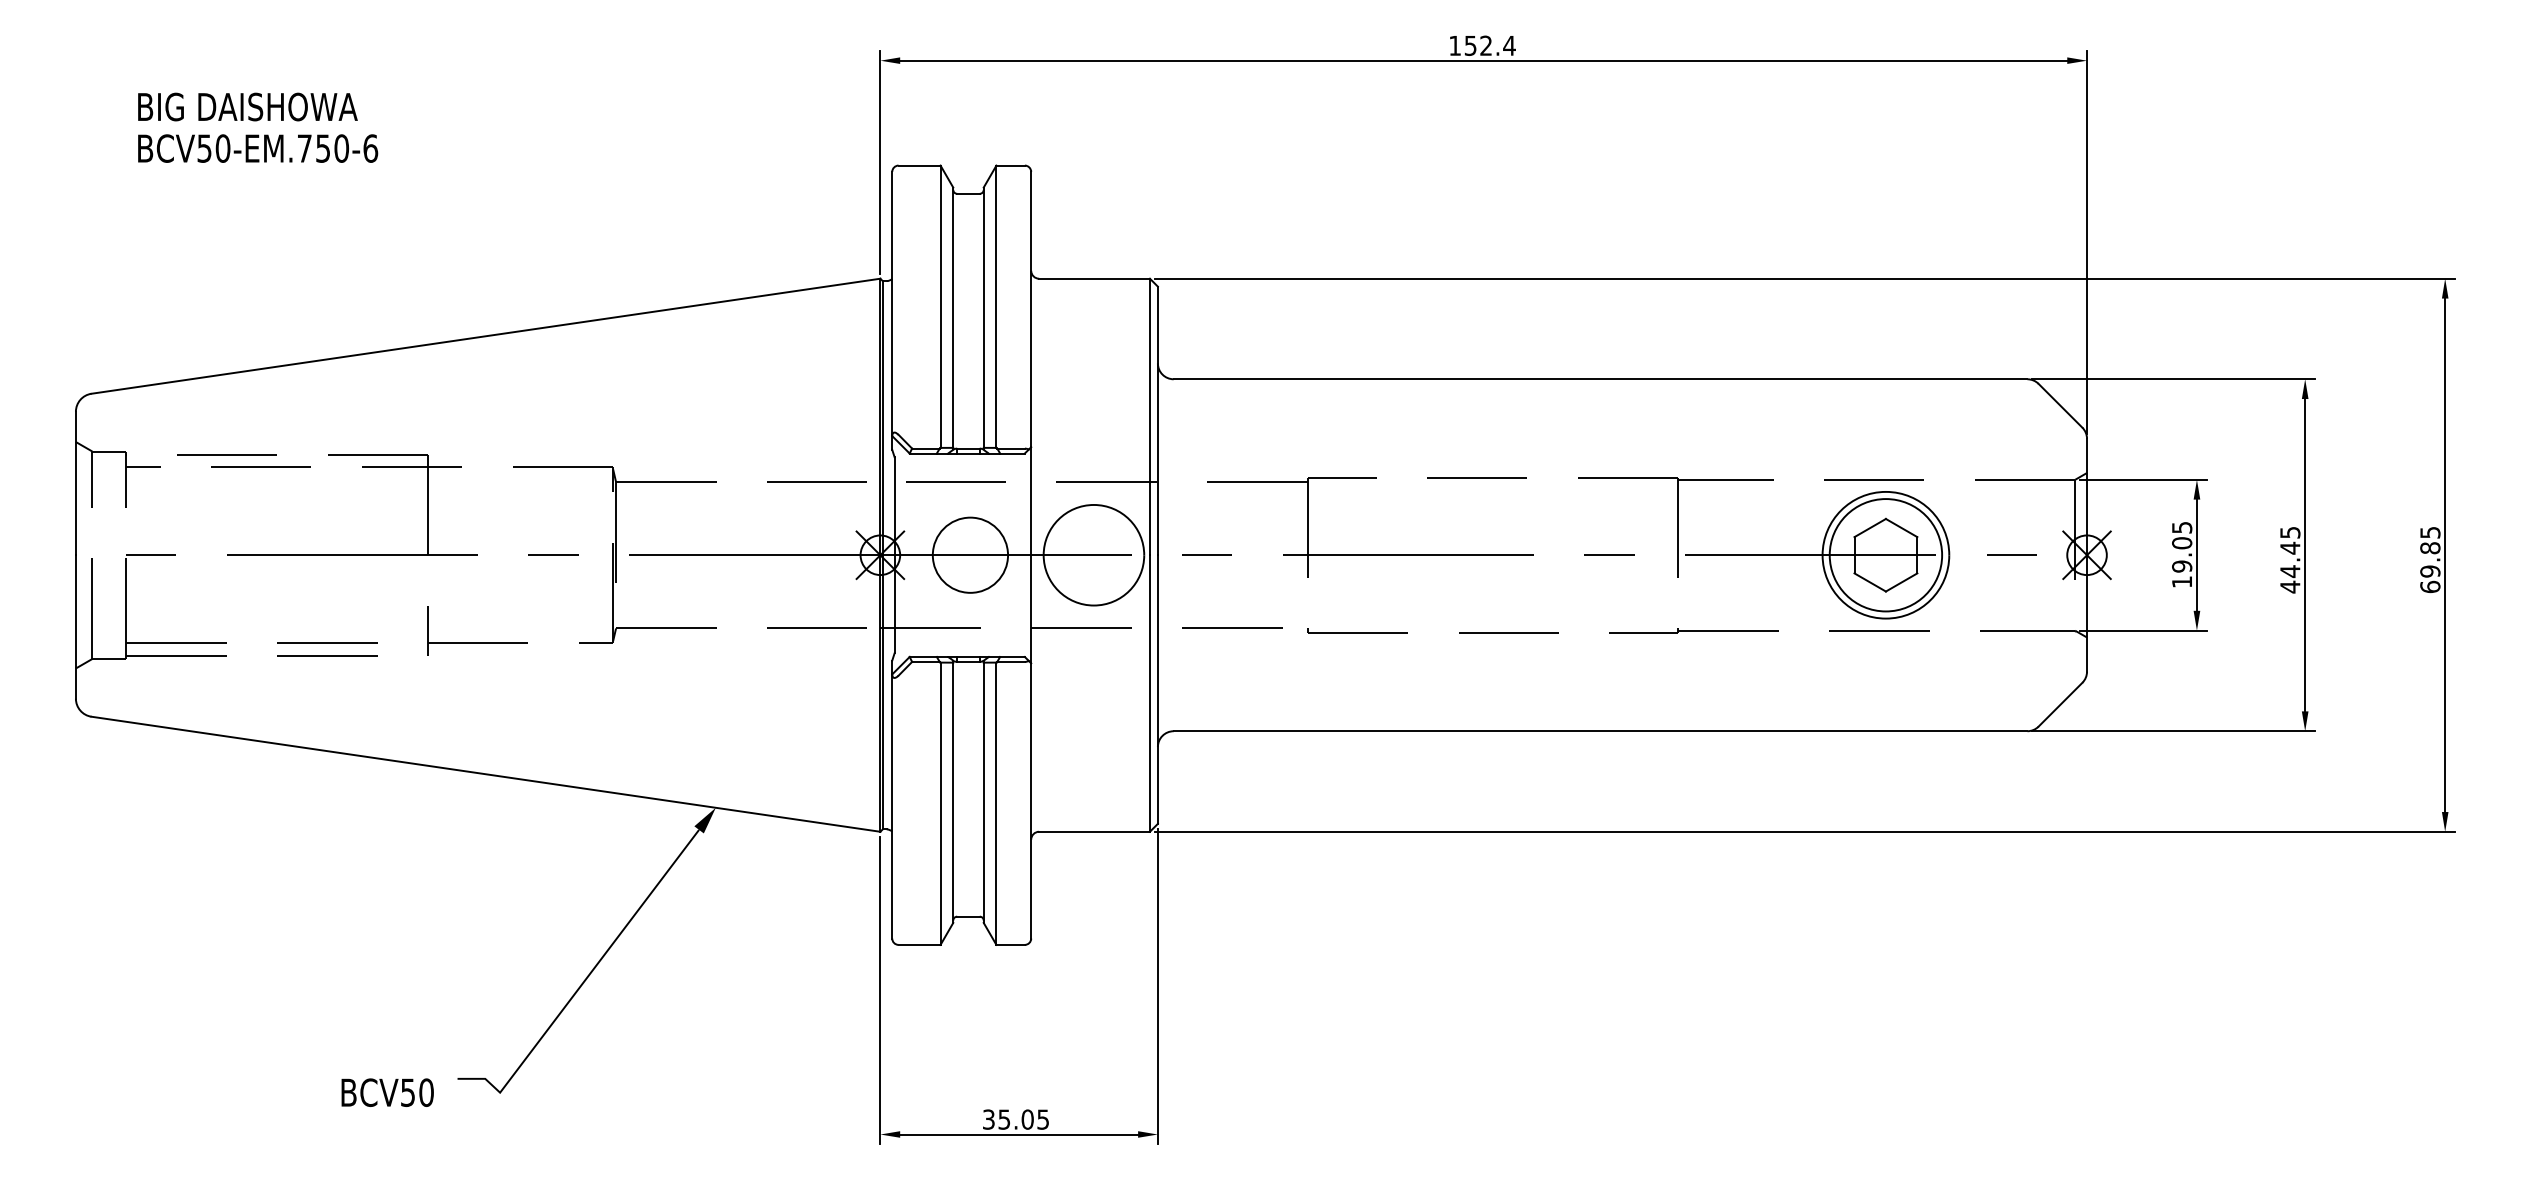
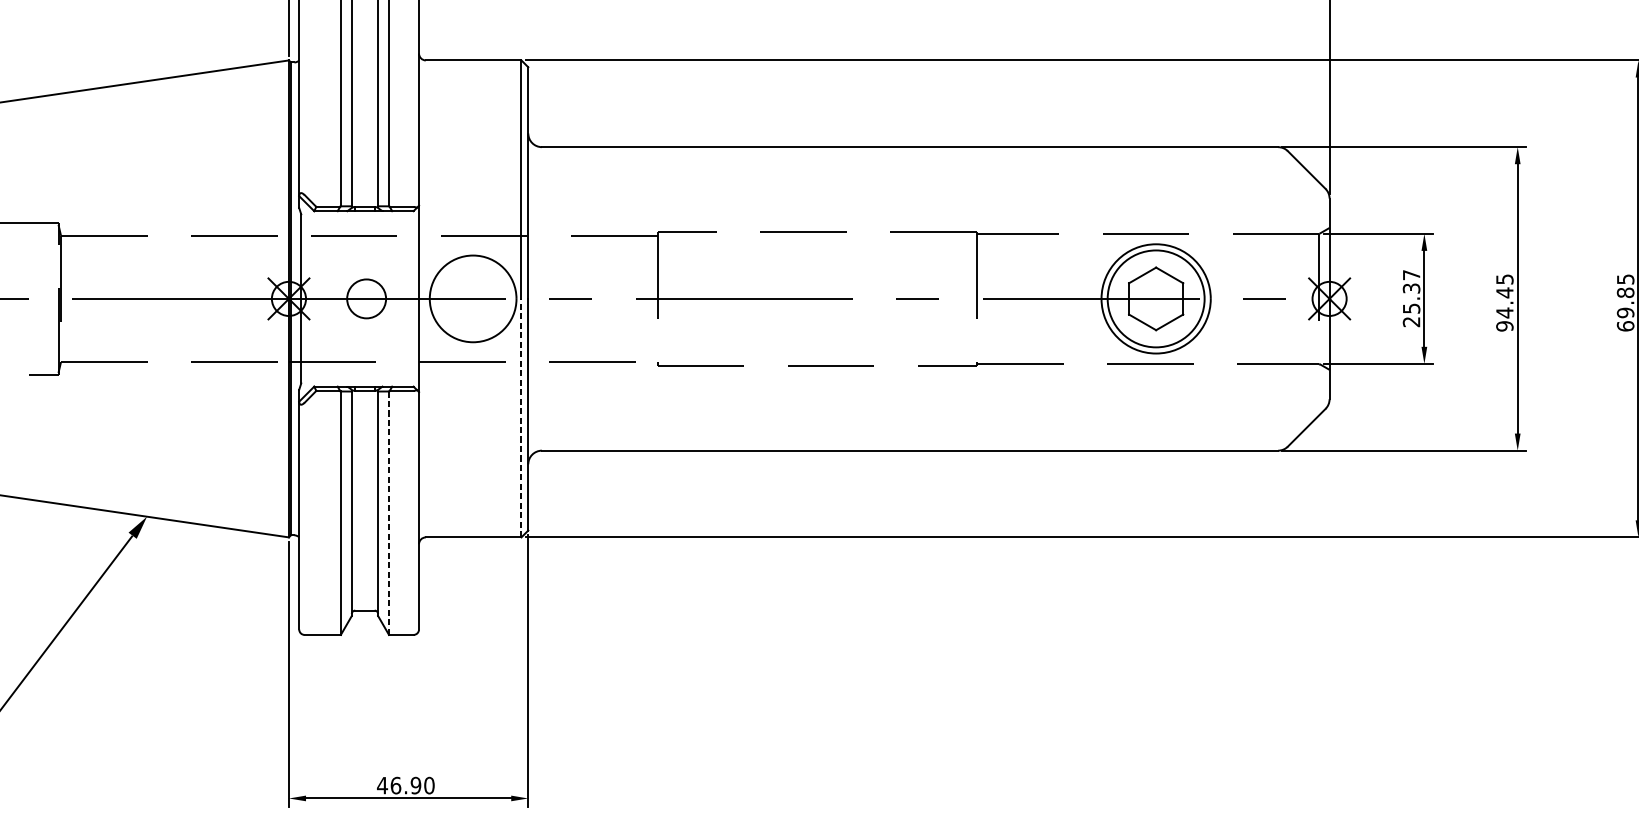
circle: (970, 554) -> (366, 298), size x0.6
text: (2182, 554) -> (1411, 298), 19.05 -> 25.37
text: (2290, 586) -> (1505, 325), 44.45 -> 94.45
line: (1149, 693) -> (521, 418), solid -> dashed
line: (996, 804) -> (389, 513), solid -> dashed
text: (1015, 1119) -> (405, 785), 35.05 -> 46.90

